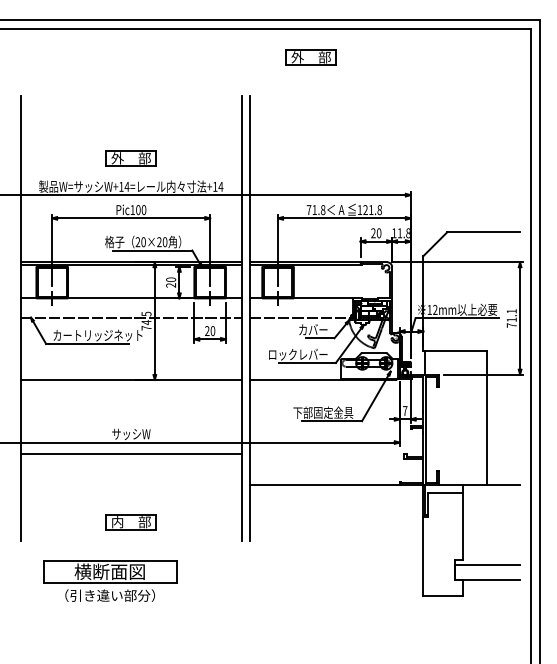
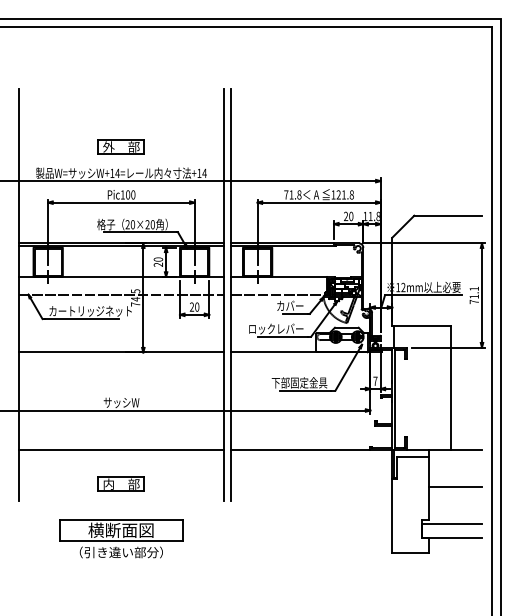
part: (310, 57) -> (287, 53), removed
line: (130, 454) -> (120, 450), moved
line: (490, 524) -> (454, 486), added
part: (110, 580) -> (121, 538), moved

